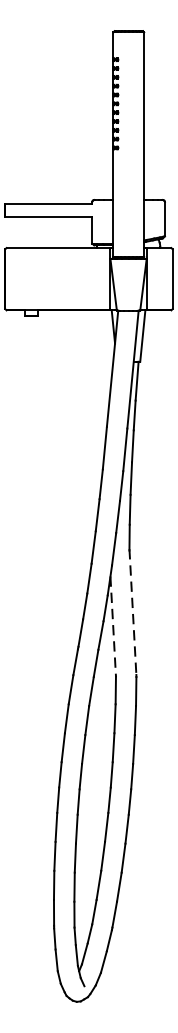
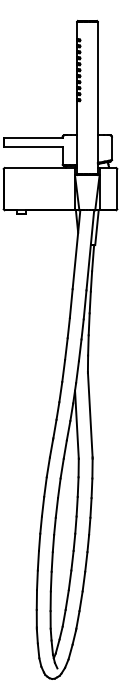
line: (133, 611) -> (90, 414), dashed -> solid
line: (112, 627) -> (76, 425), dashed -> solid

